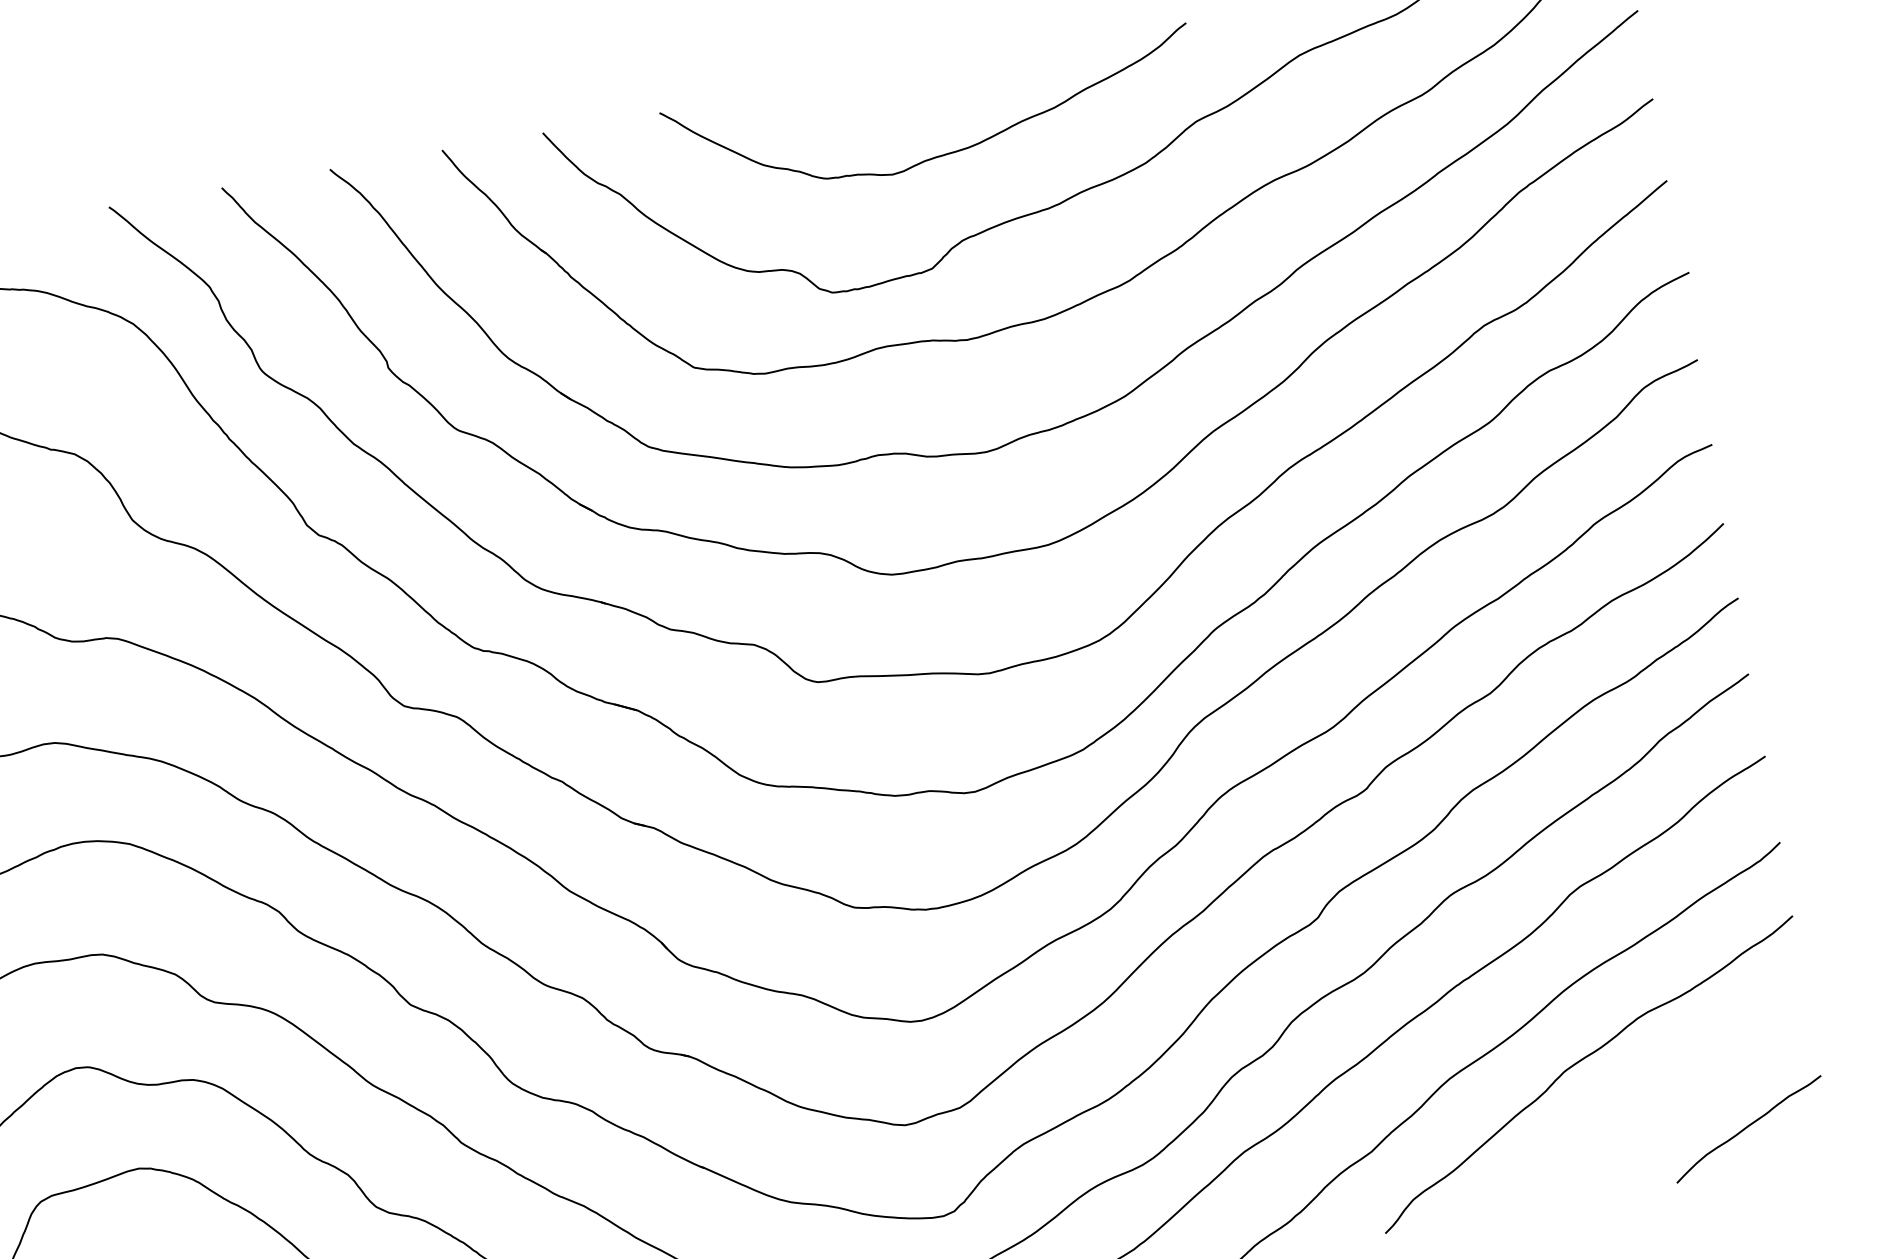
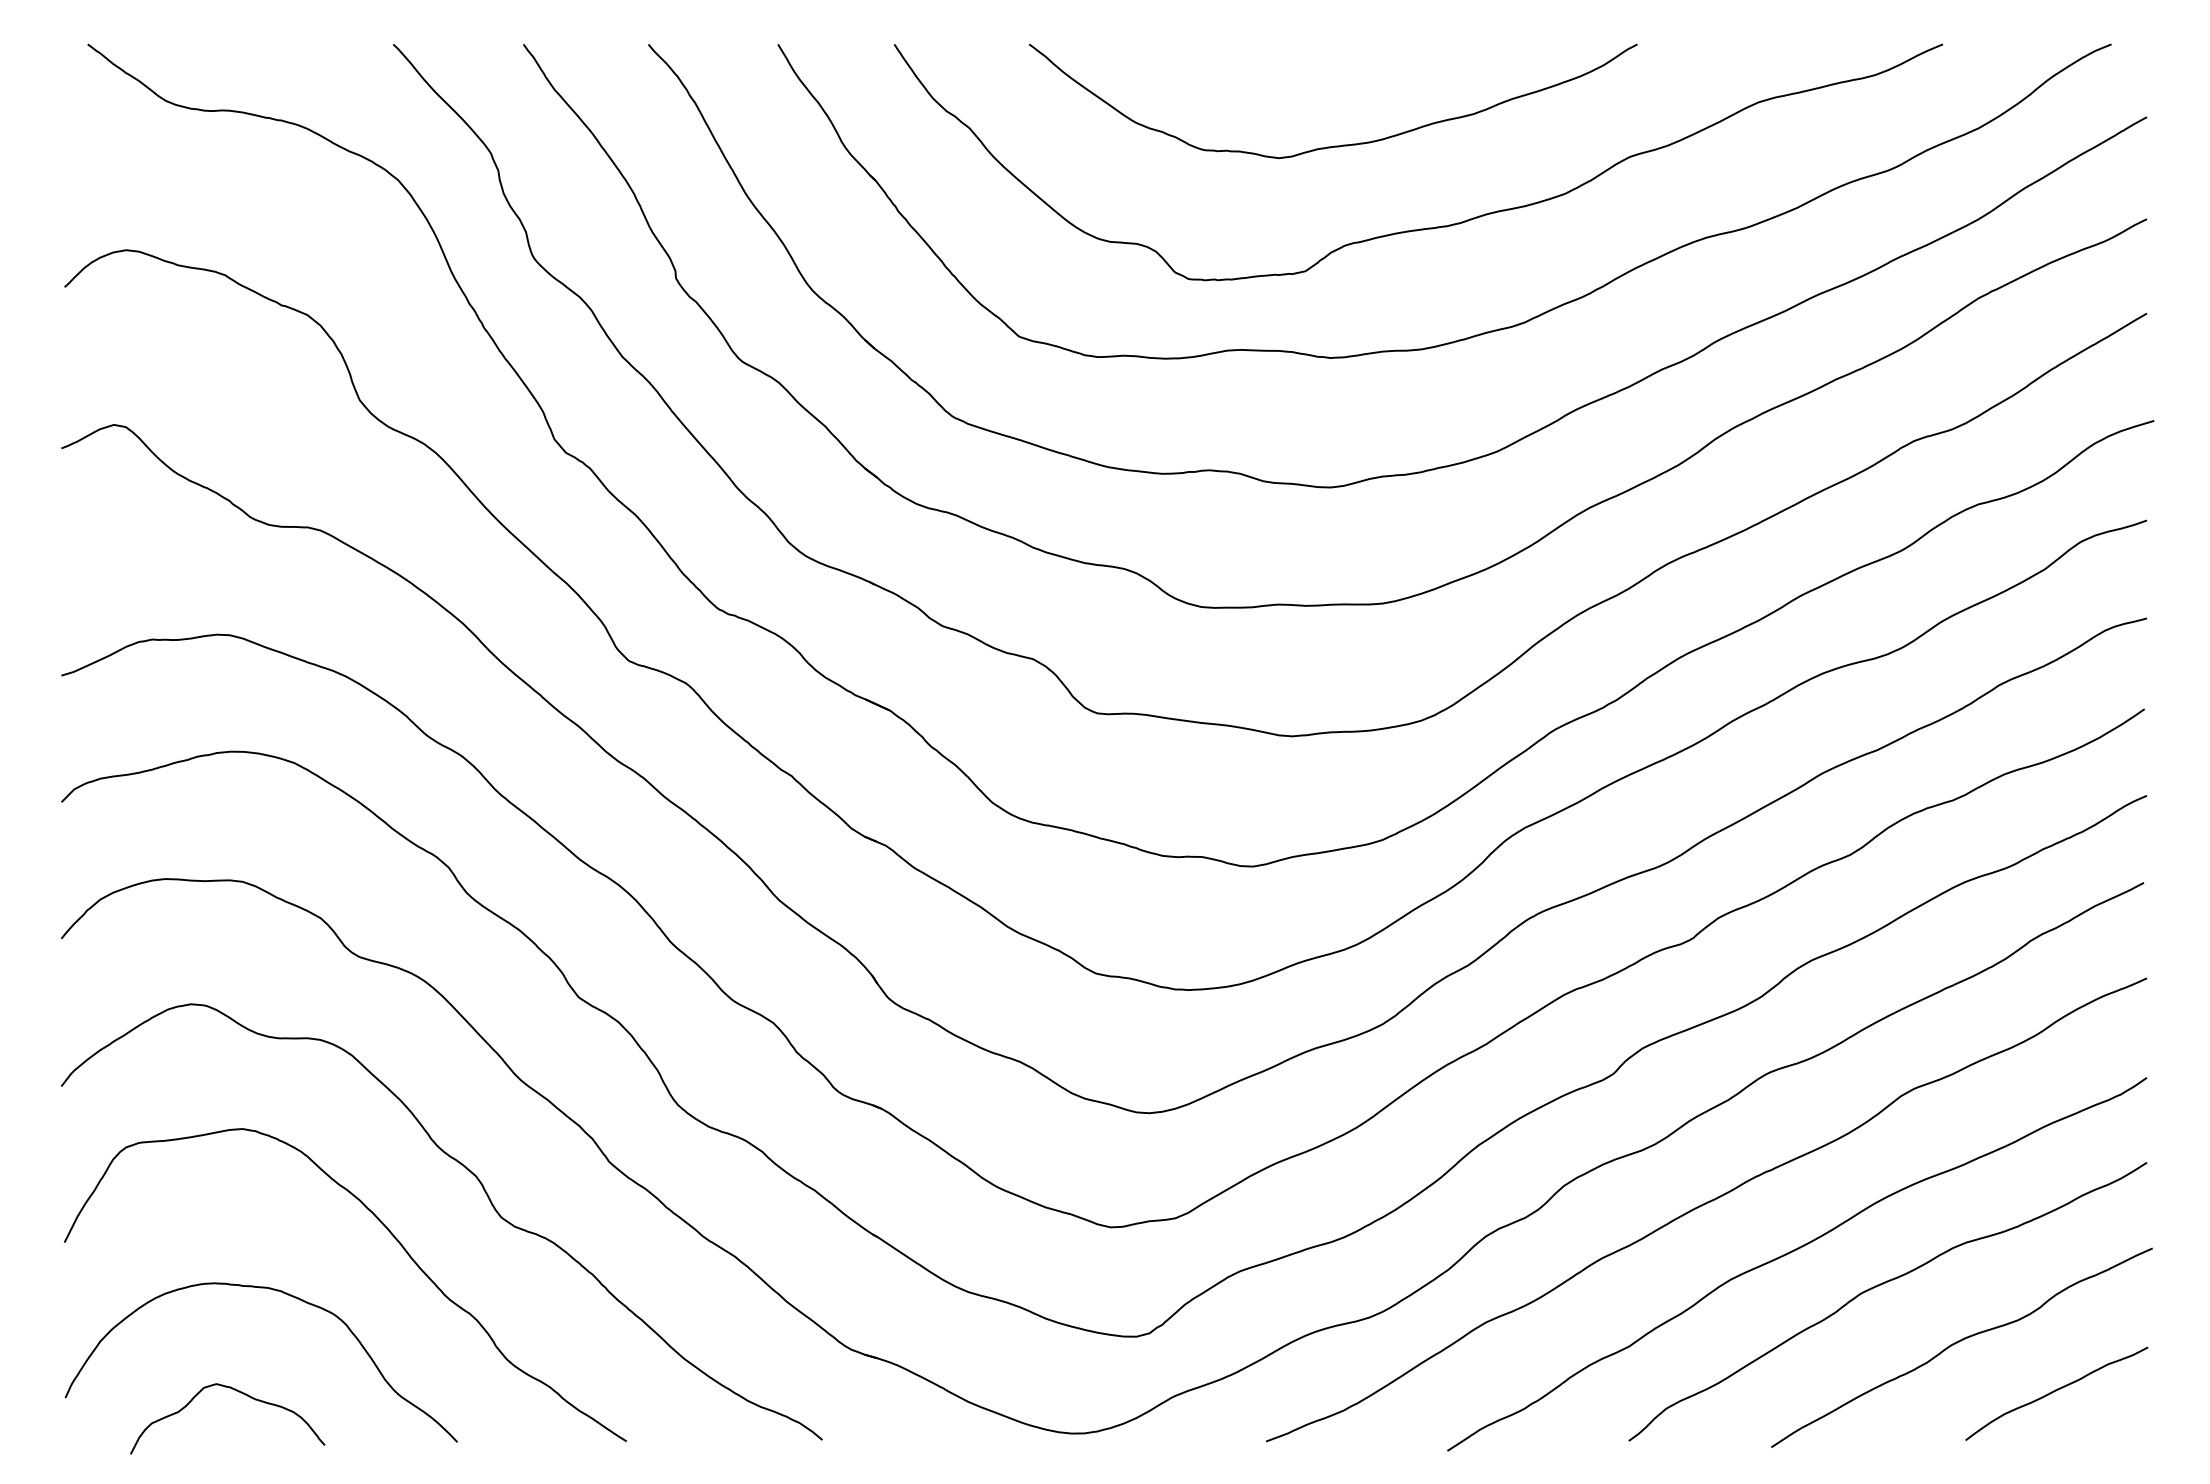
curve: (1657, 1099) -> (1959, 1342), added

